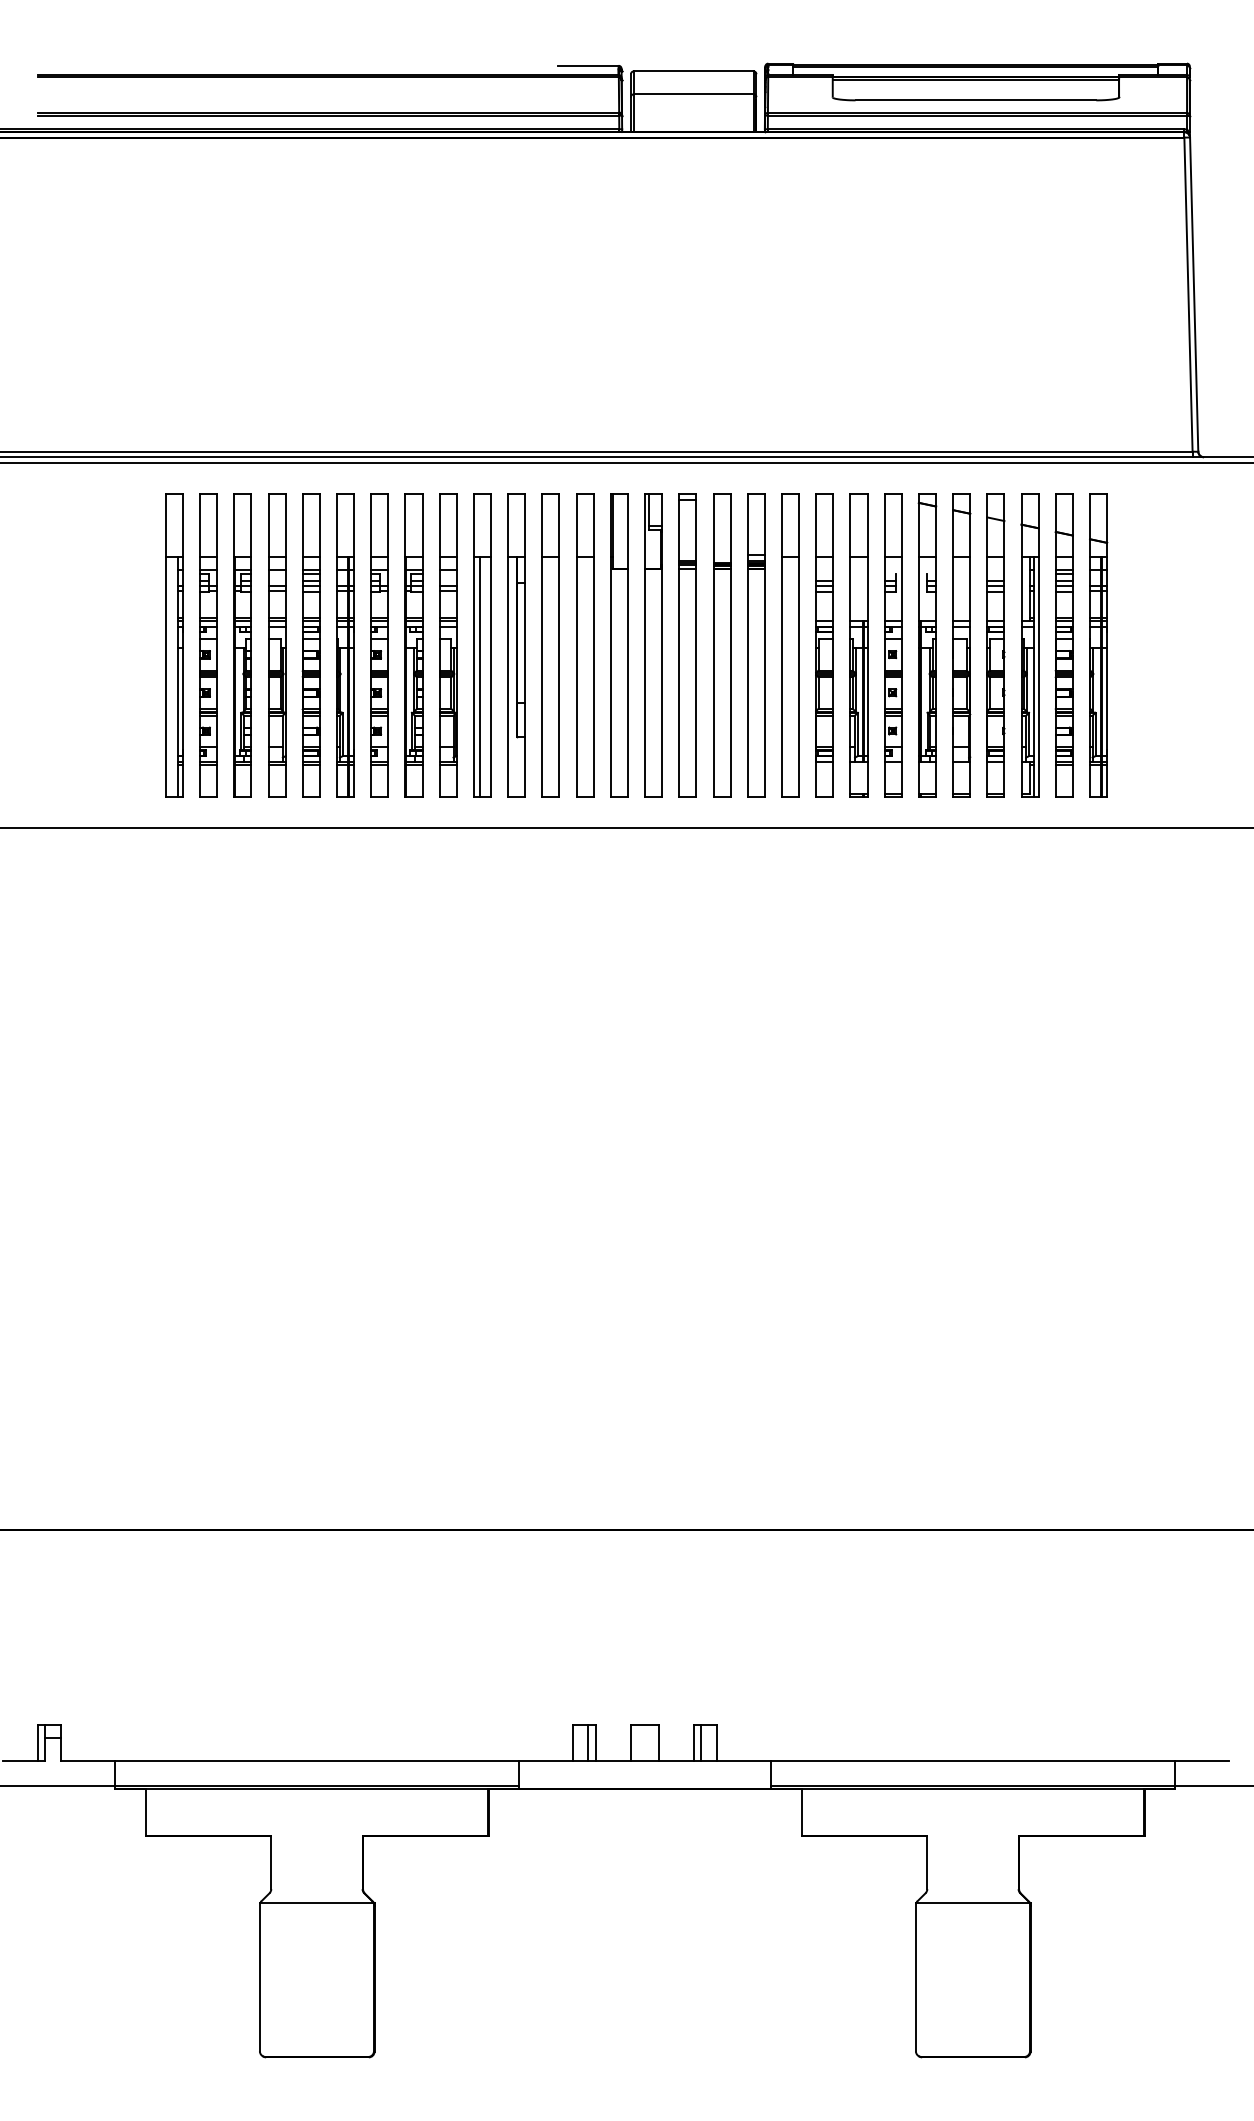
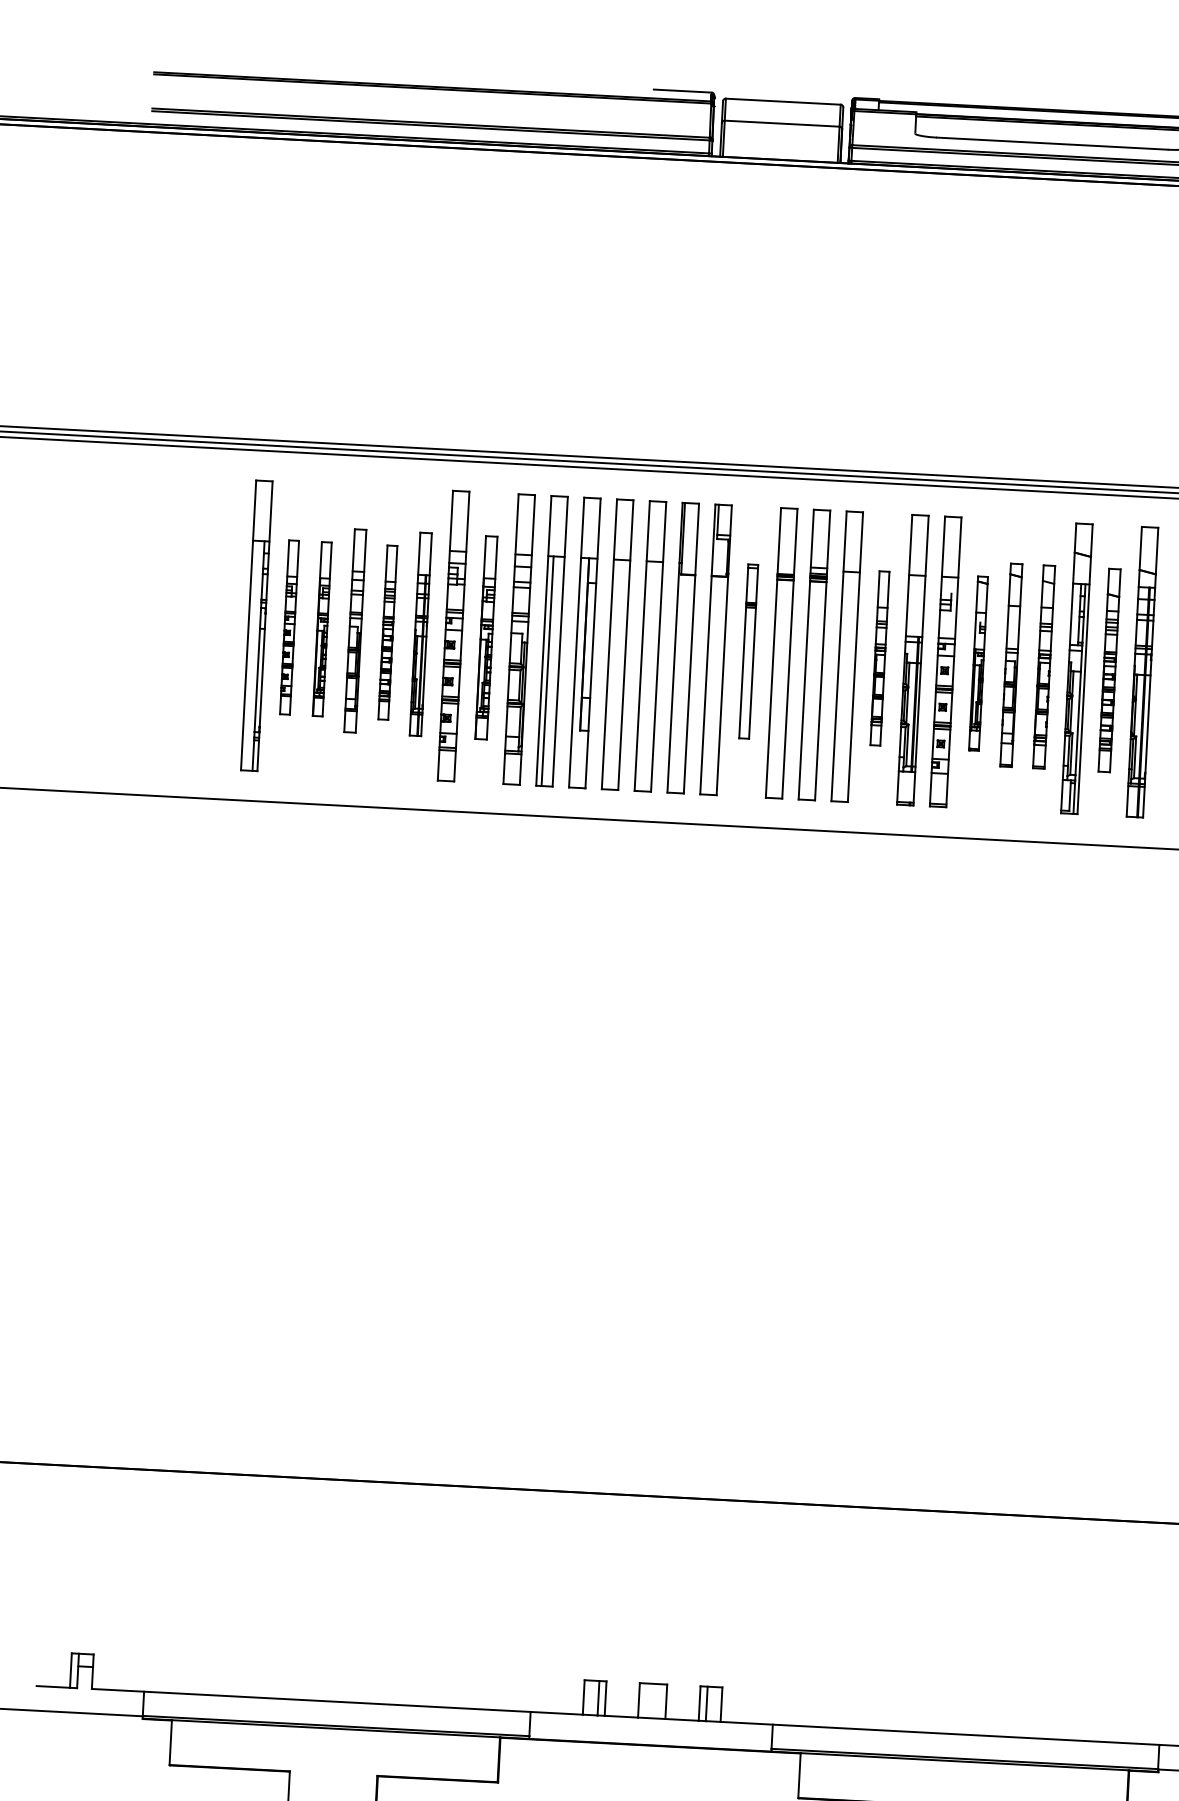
part: (208, 645) -> (289, 627), size x0.6
part: (242, 645) -> (322, 629), size x0.6
part: (277, 645) -> (355, 631), size x0.7
part: (310, 645) -> (387, 632), size x0.6
part: (345, 645) -> (420, 634), size x0.7
part: (413, 645) -> (485, 637), size x0.7
part: (687, 645) -> (748, 651), size x0.6
part: (824, 645) -> (879, 658), size x0.6
part: (927, 645) -> (978, 663), size x0.6
part: (961, 645) -> (1011, 665), size x0.7
part: (995, 645) -> (1043, 667), size x0.7
part: (1063, 645) -> (1108, 670), size x0.7

